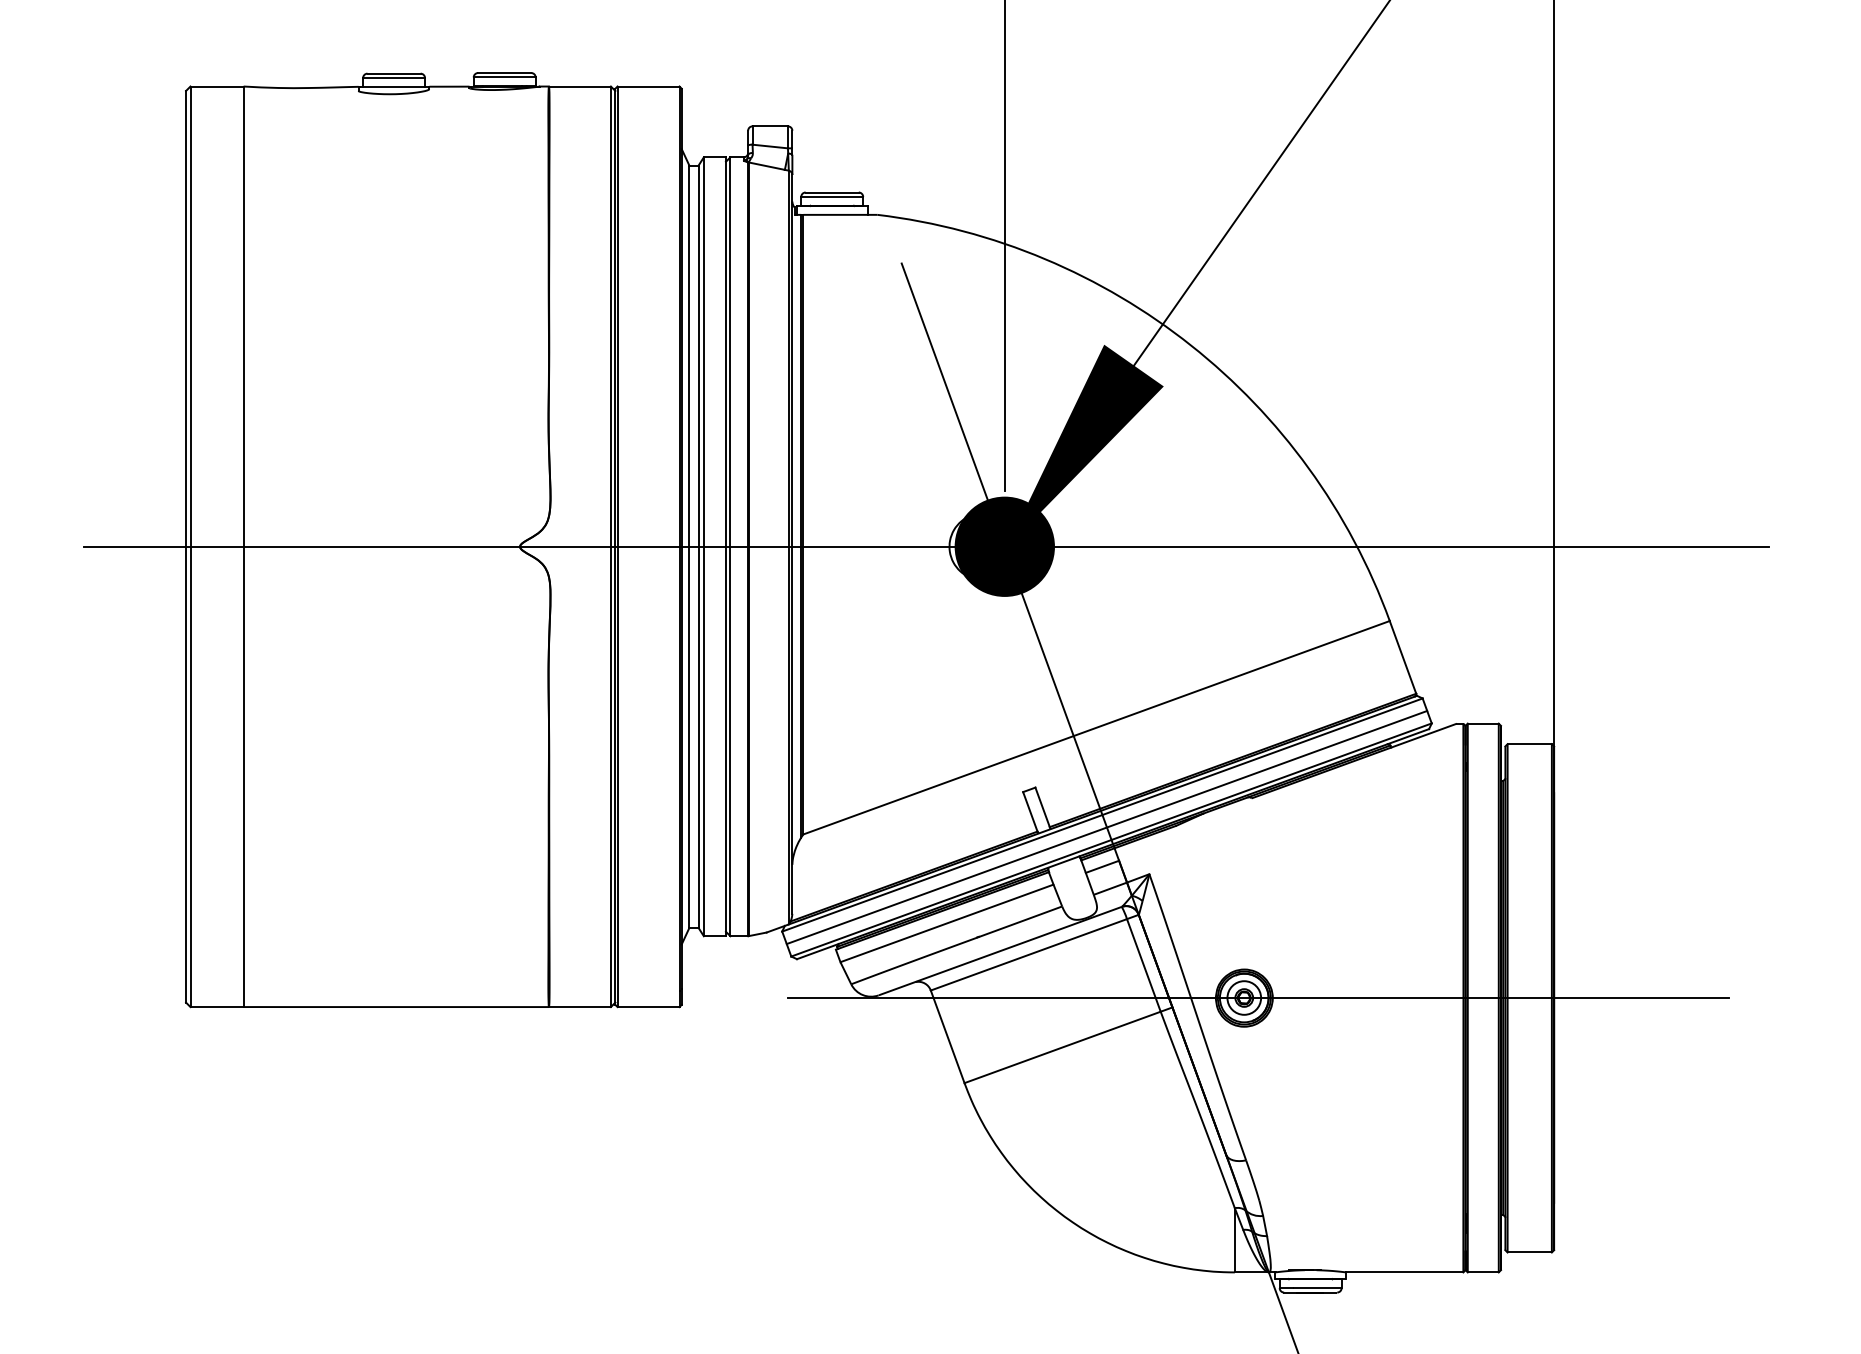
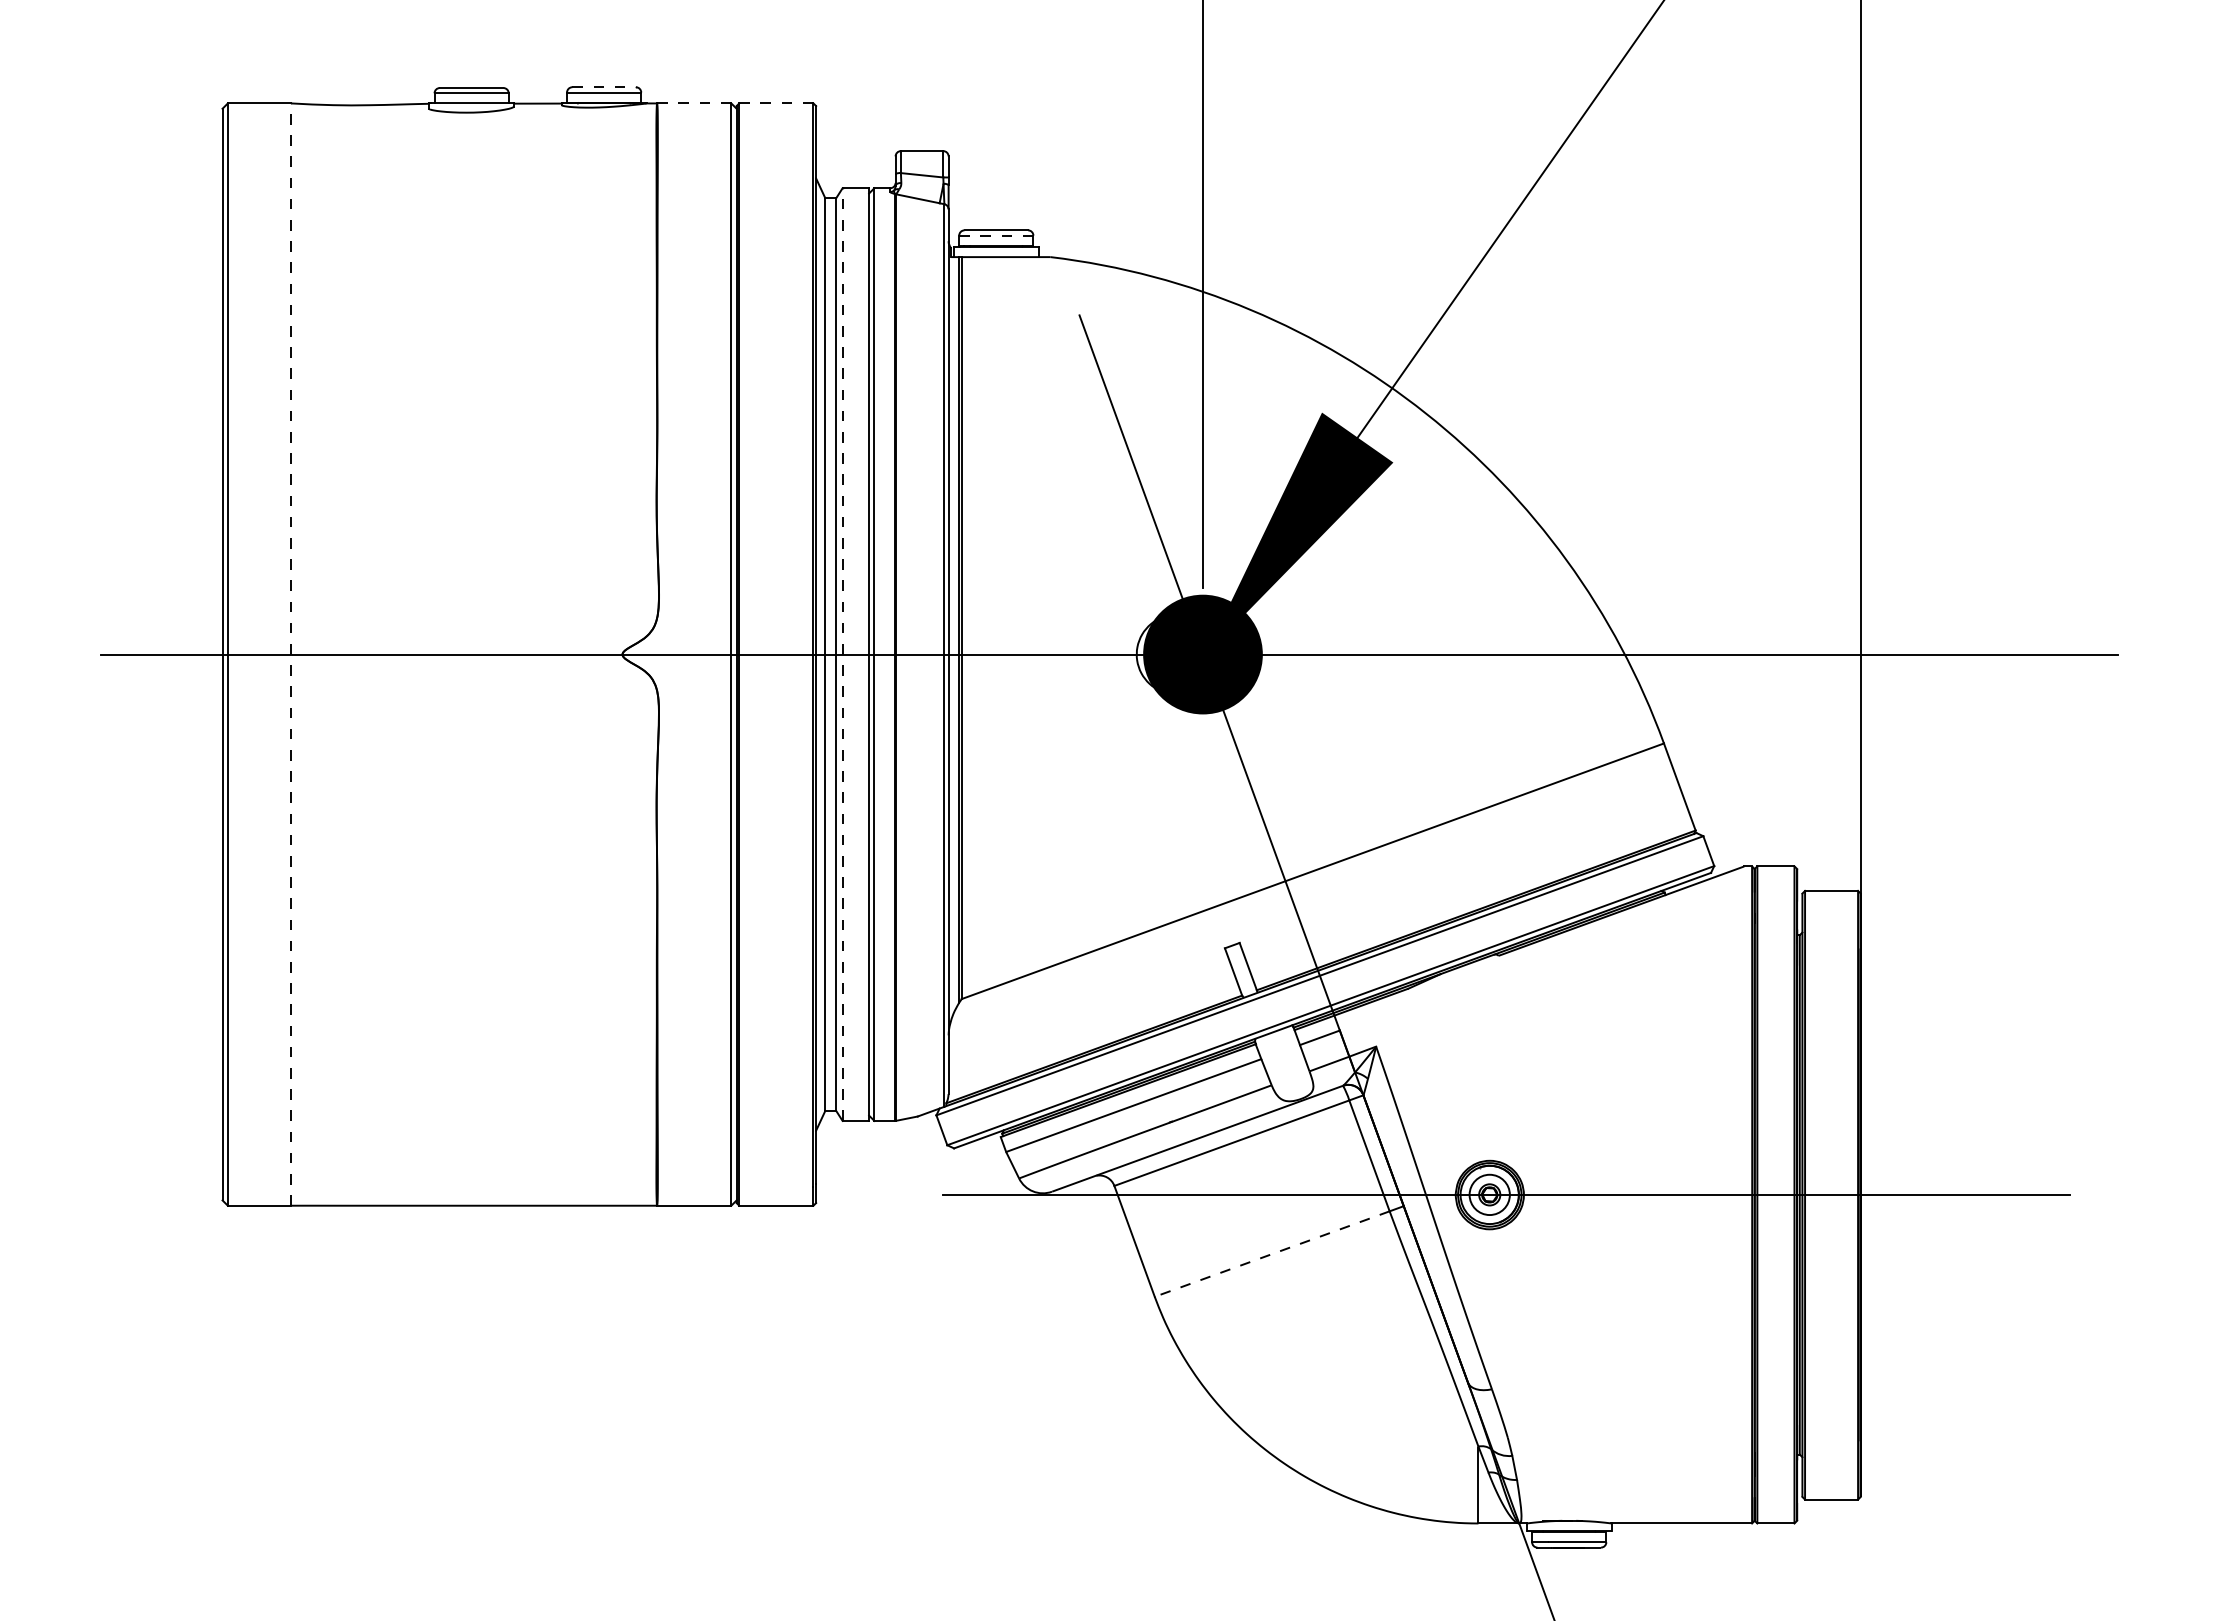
line: (505, 73) -> (604, 87), solid -> dashed
line: (579, 86) -> (693, 103), solid -> dashed
line: (647, 86) -> (775, 103), solid -> dashed
line: (831, 196) -> (995, 235), solid -> dashed
line: (243, 546) -> (291, 654), solid -> dashed
line: (703, 546) -> (842, 654), solid -> dashed
line: (1106, 827) -> (1324, 990), removed
line: (1062, 1047) -> (1272, 1254), solid -> dashed

